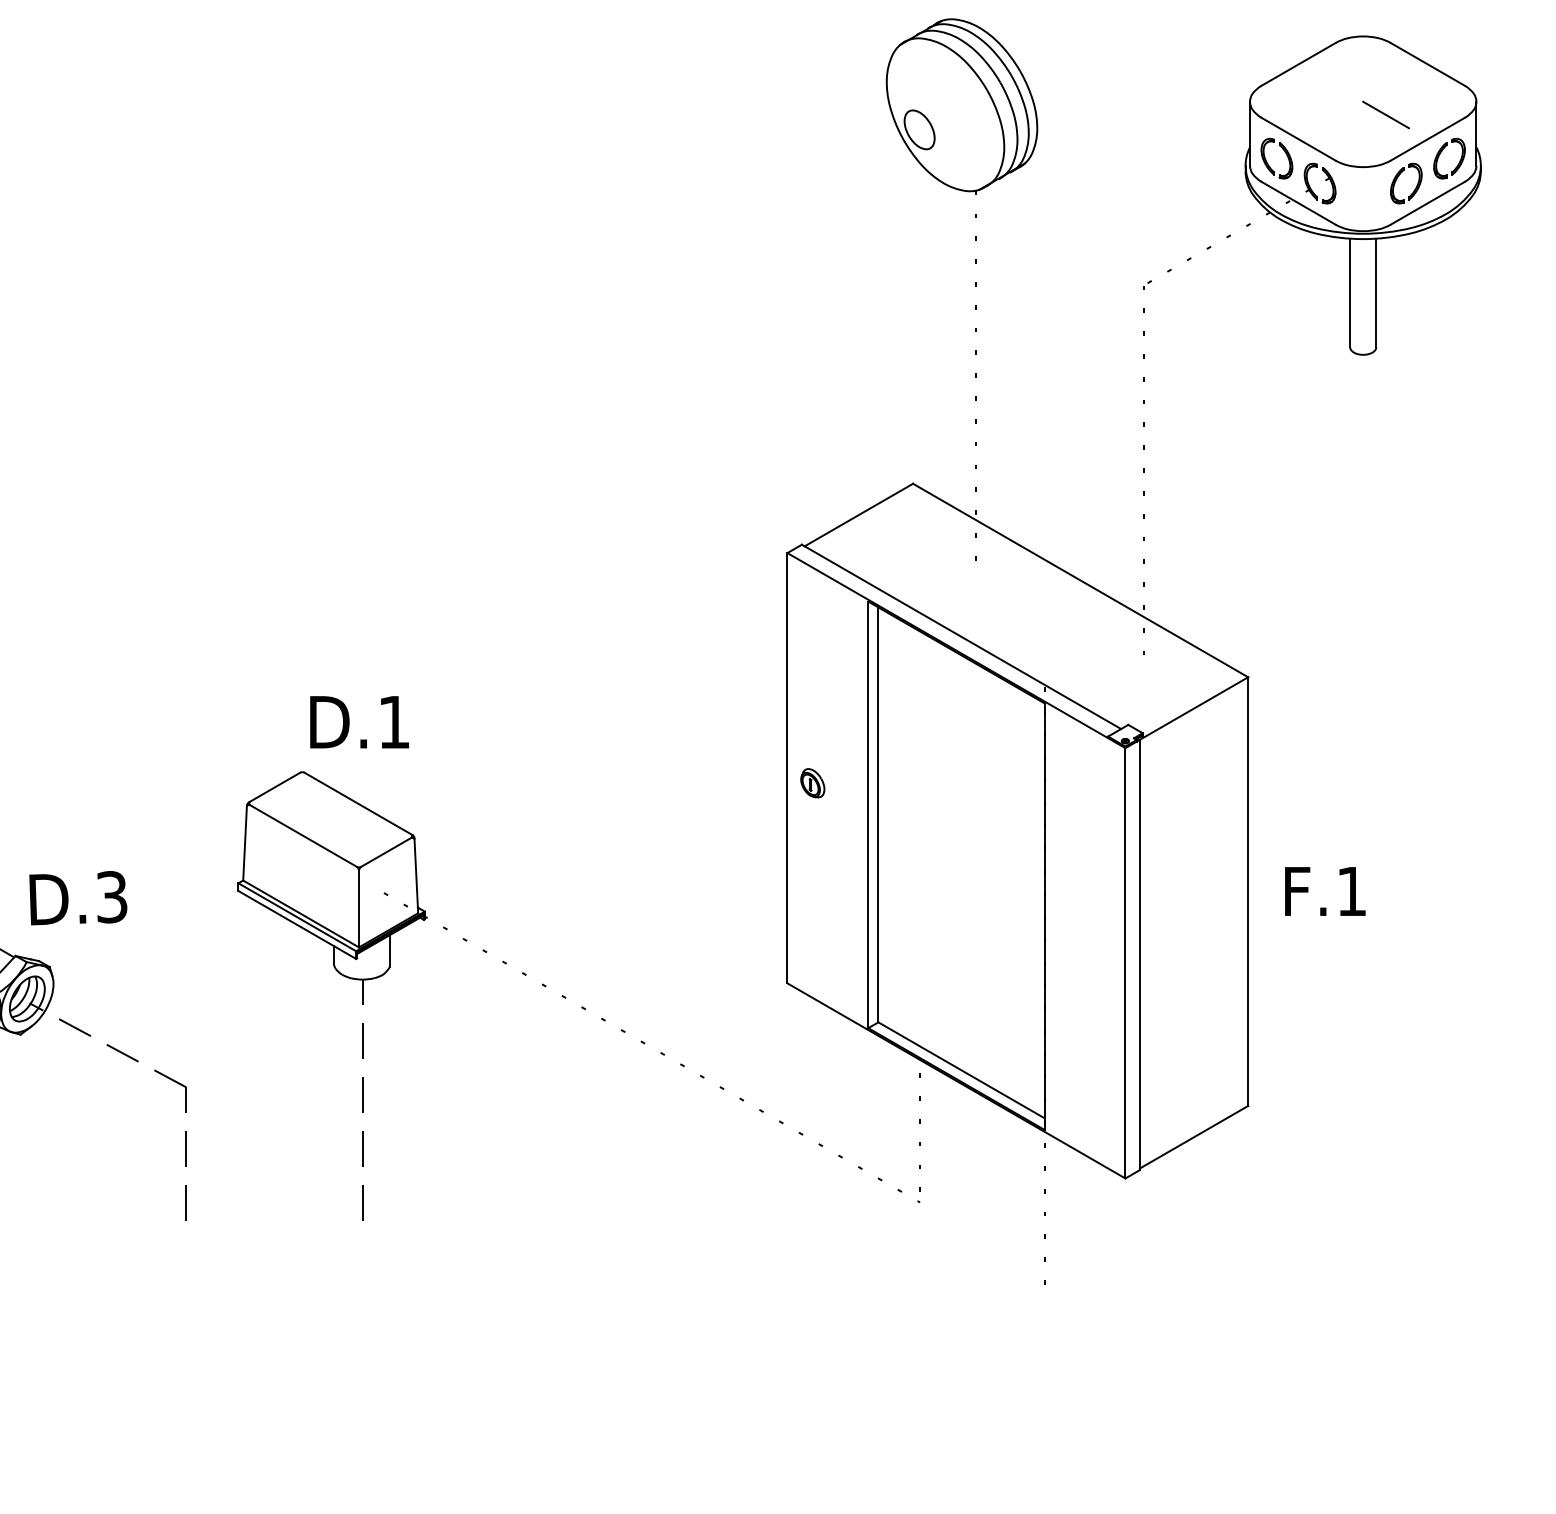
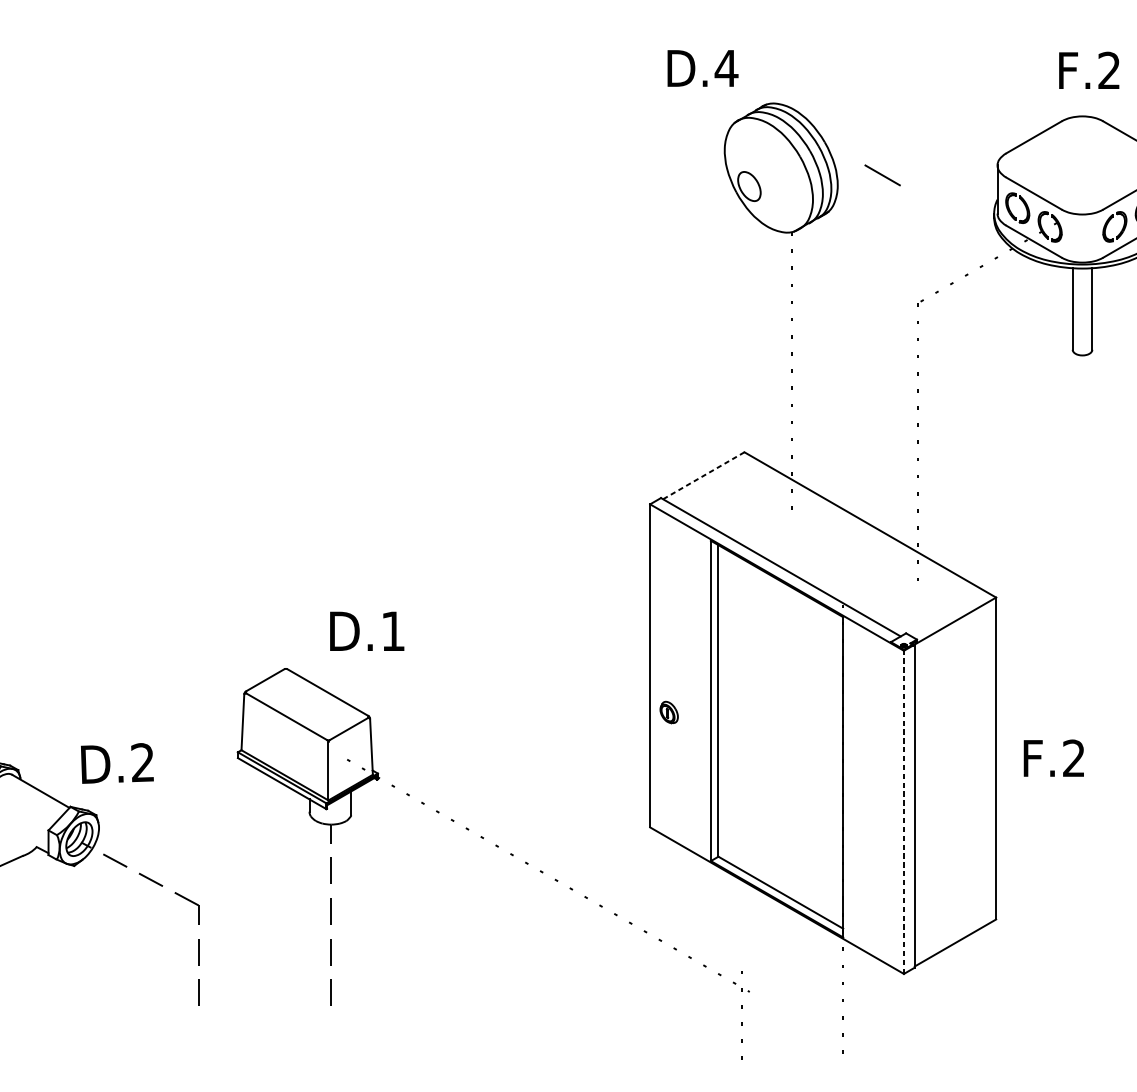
line: (1385, 114) -> (882, 175), moved
line: (858, 515) -> (703, 476), solid -> dashed
text: (359, 722) -> (367, 631), moved
part: (812, 783) -> (668, 712), moved
text: (1351, 890) -> (1073, 757), F.1 -> F.2
text: (111, 897) -> (142, 762), D.3 -> D.2
line: (1125, 962) -> (904, 811), solid -> dashed
line: (919, 1123) -> (741, 1008), moved

